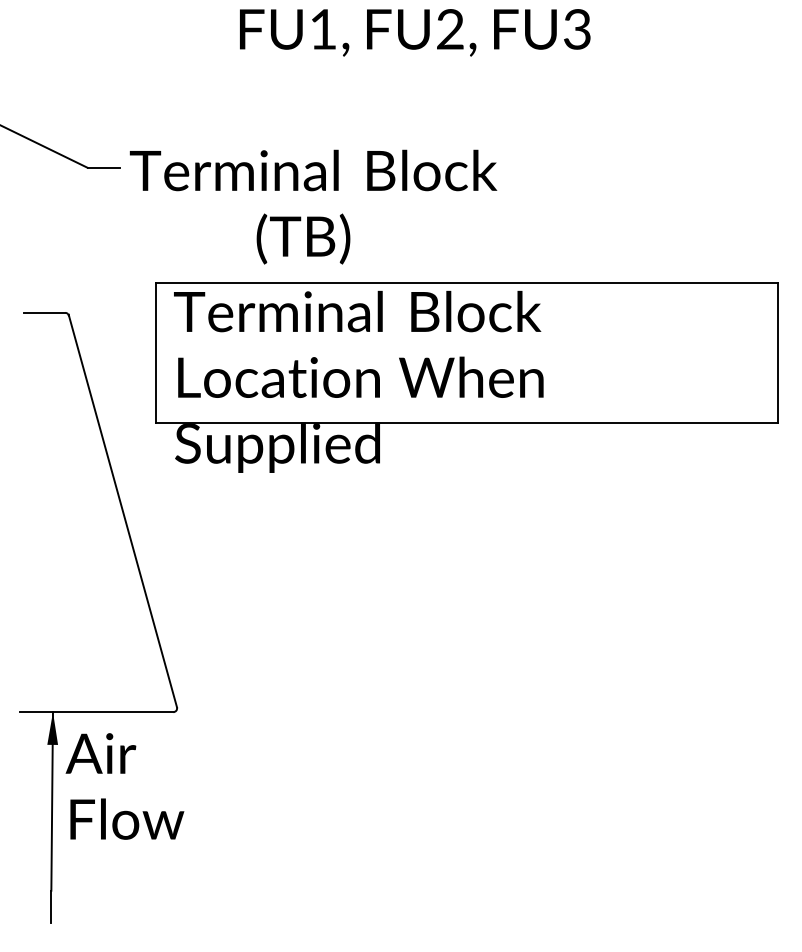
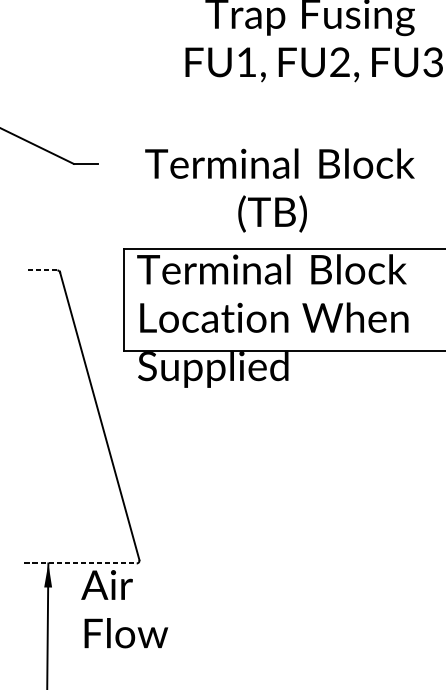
text: (313, 206) -> (279, 190), moved
line: (44, 312) -> (42, 270), solid -> dashed
line: (96, 712) -> (80, 563), solid -> dashed
text: (124, 786) -> (124, 609), moved

